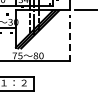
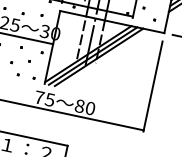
line: (70, 38) -> (153, 86), dashed -> solid

